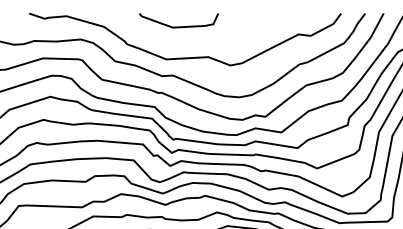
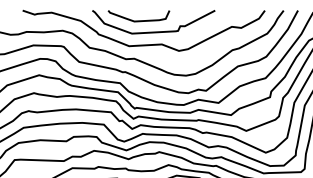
curve: (197, 40) -> (153, 31), added

